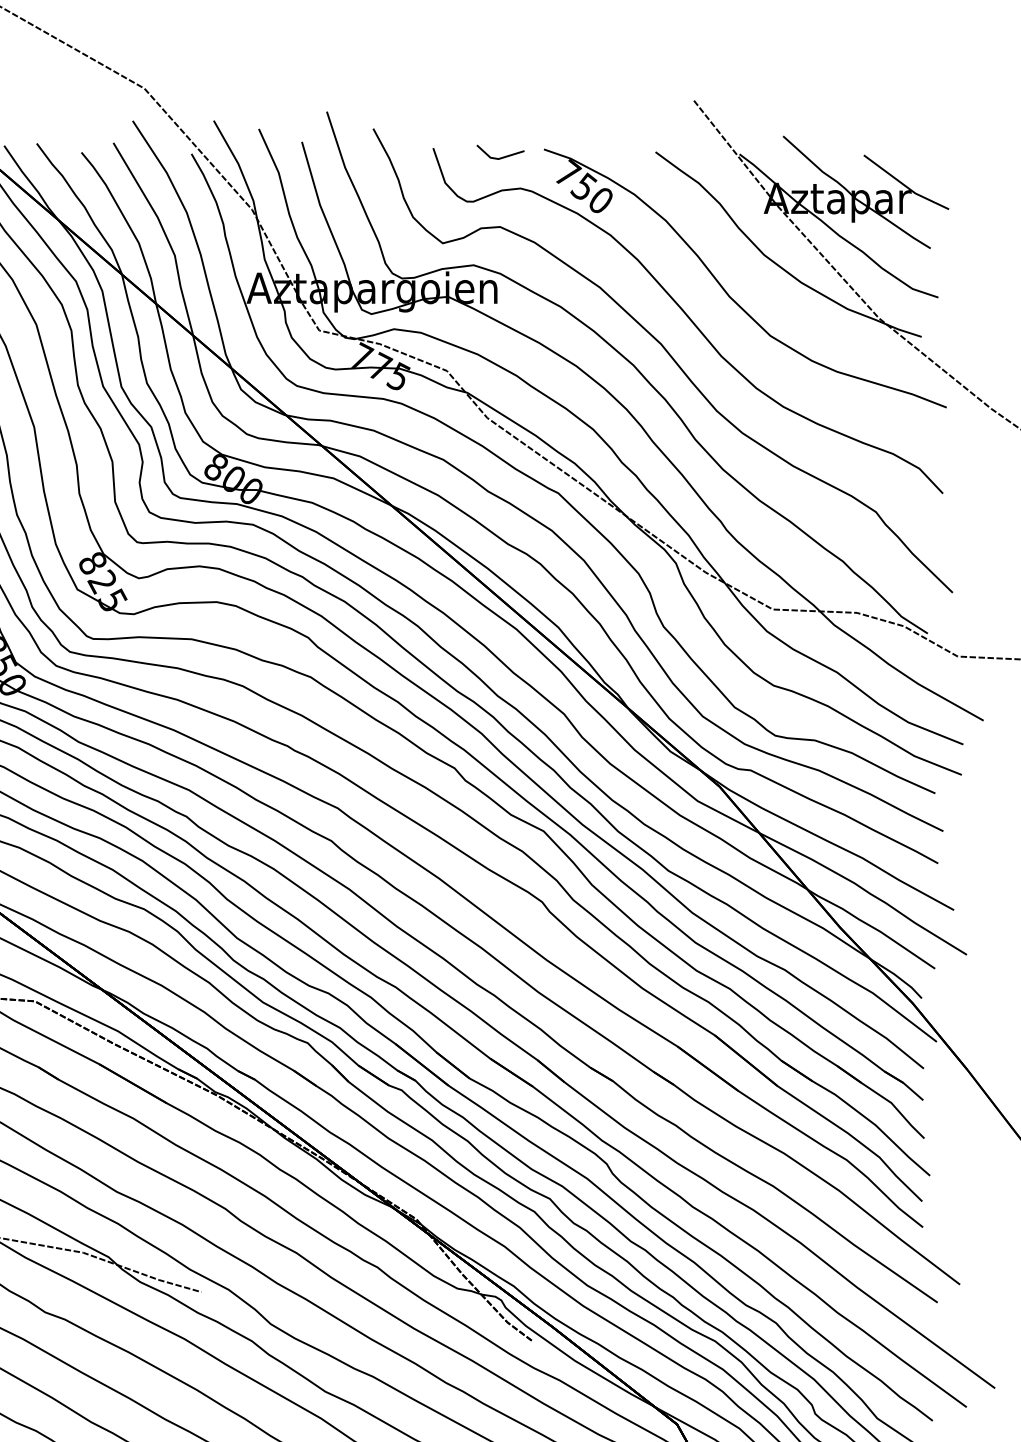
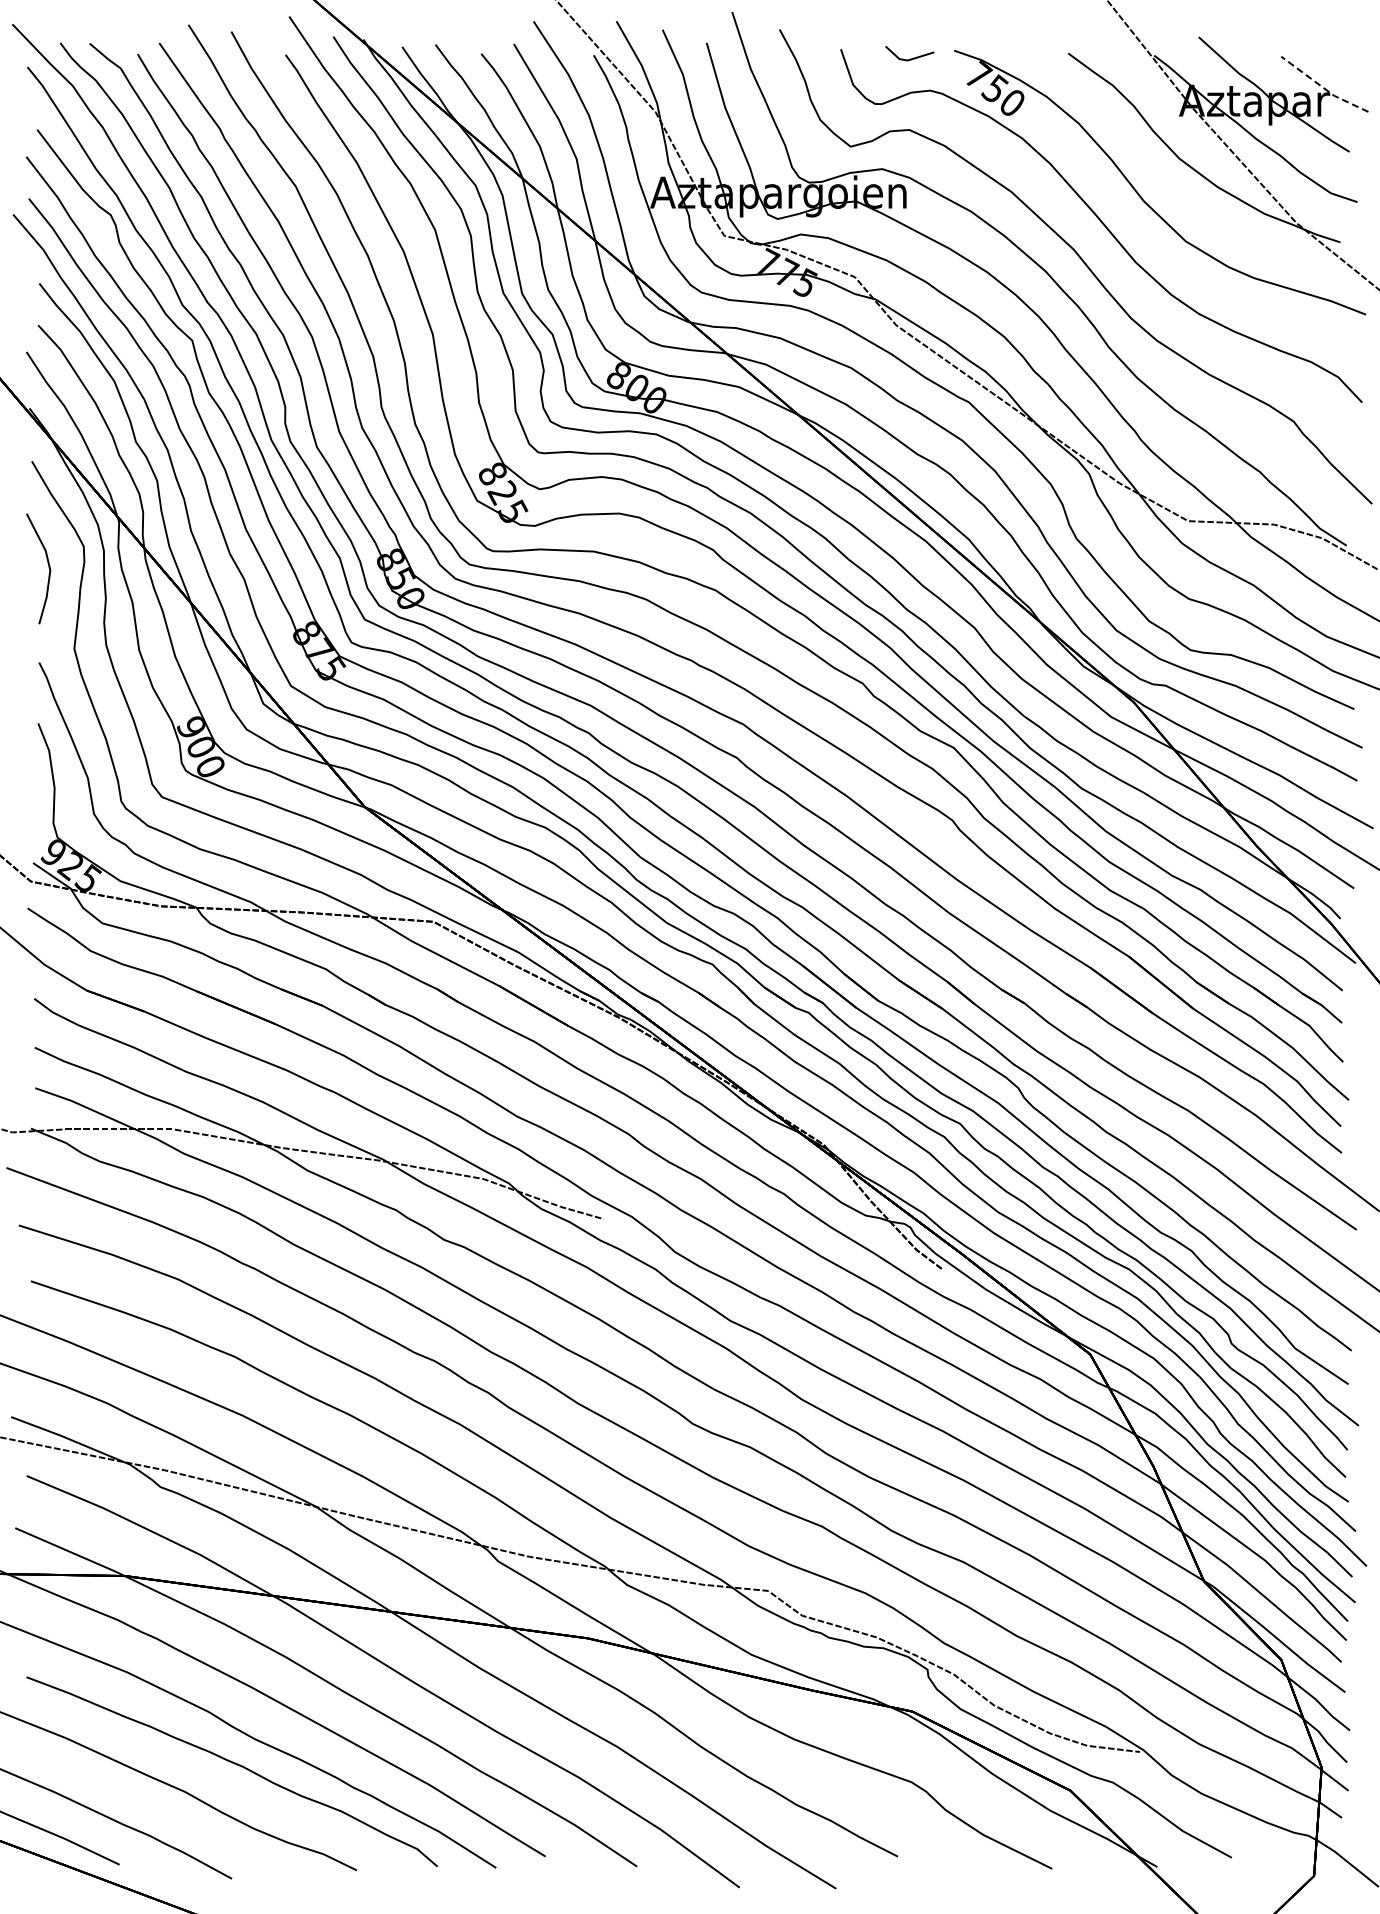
line: (904, 185) -> (1322, 87), solid -> dashed

